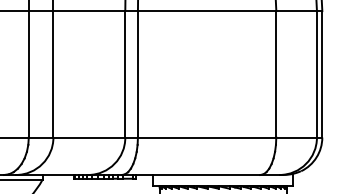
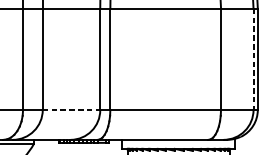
line: (316, 74) -> (253, 59), solid -> dashed
line: (89, 137) -> (71, 109), solid -> dashed

